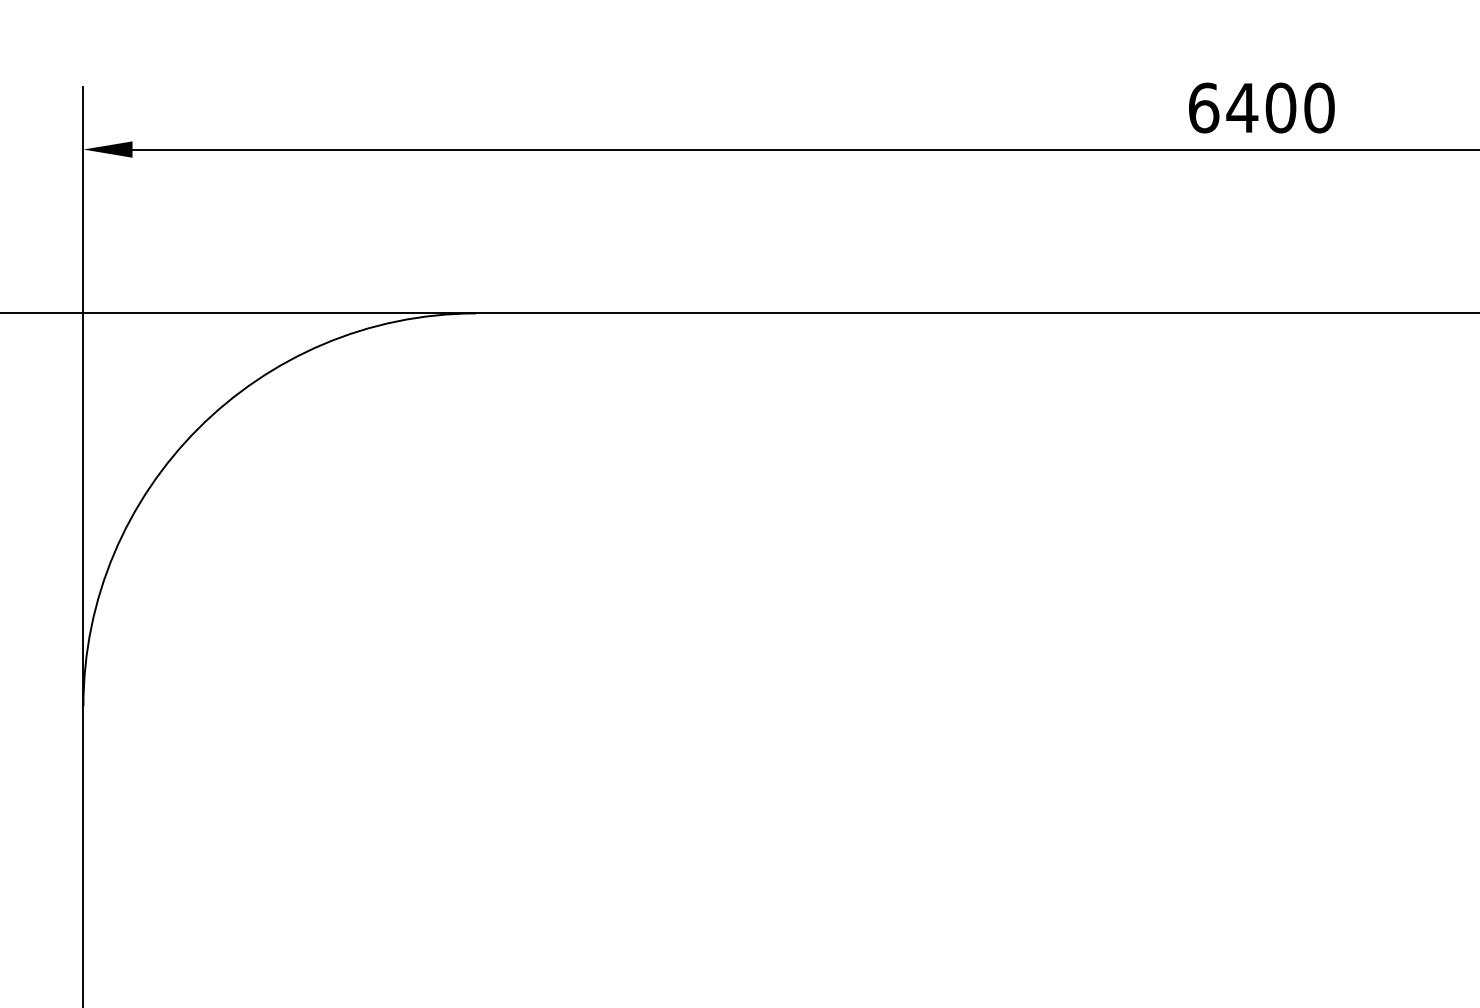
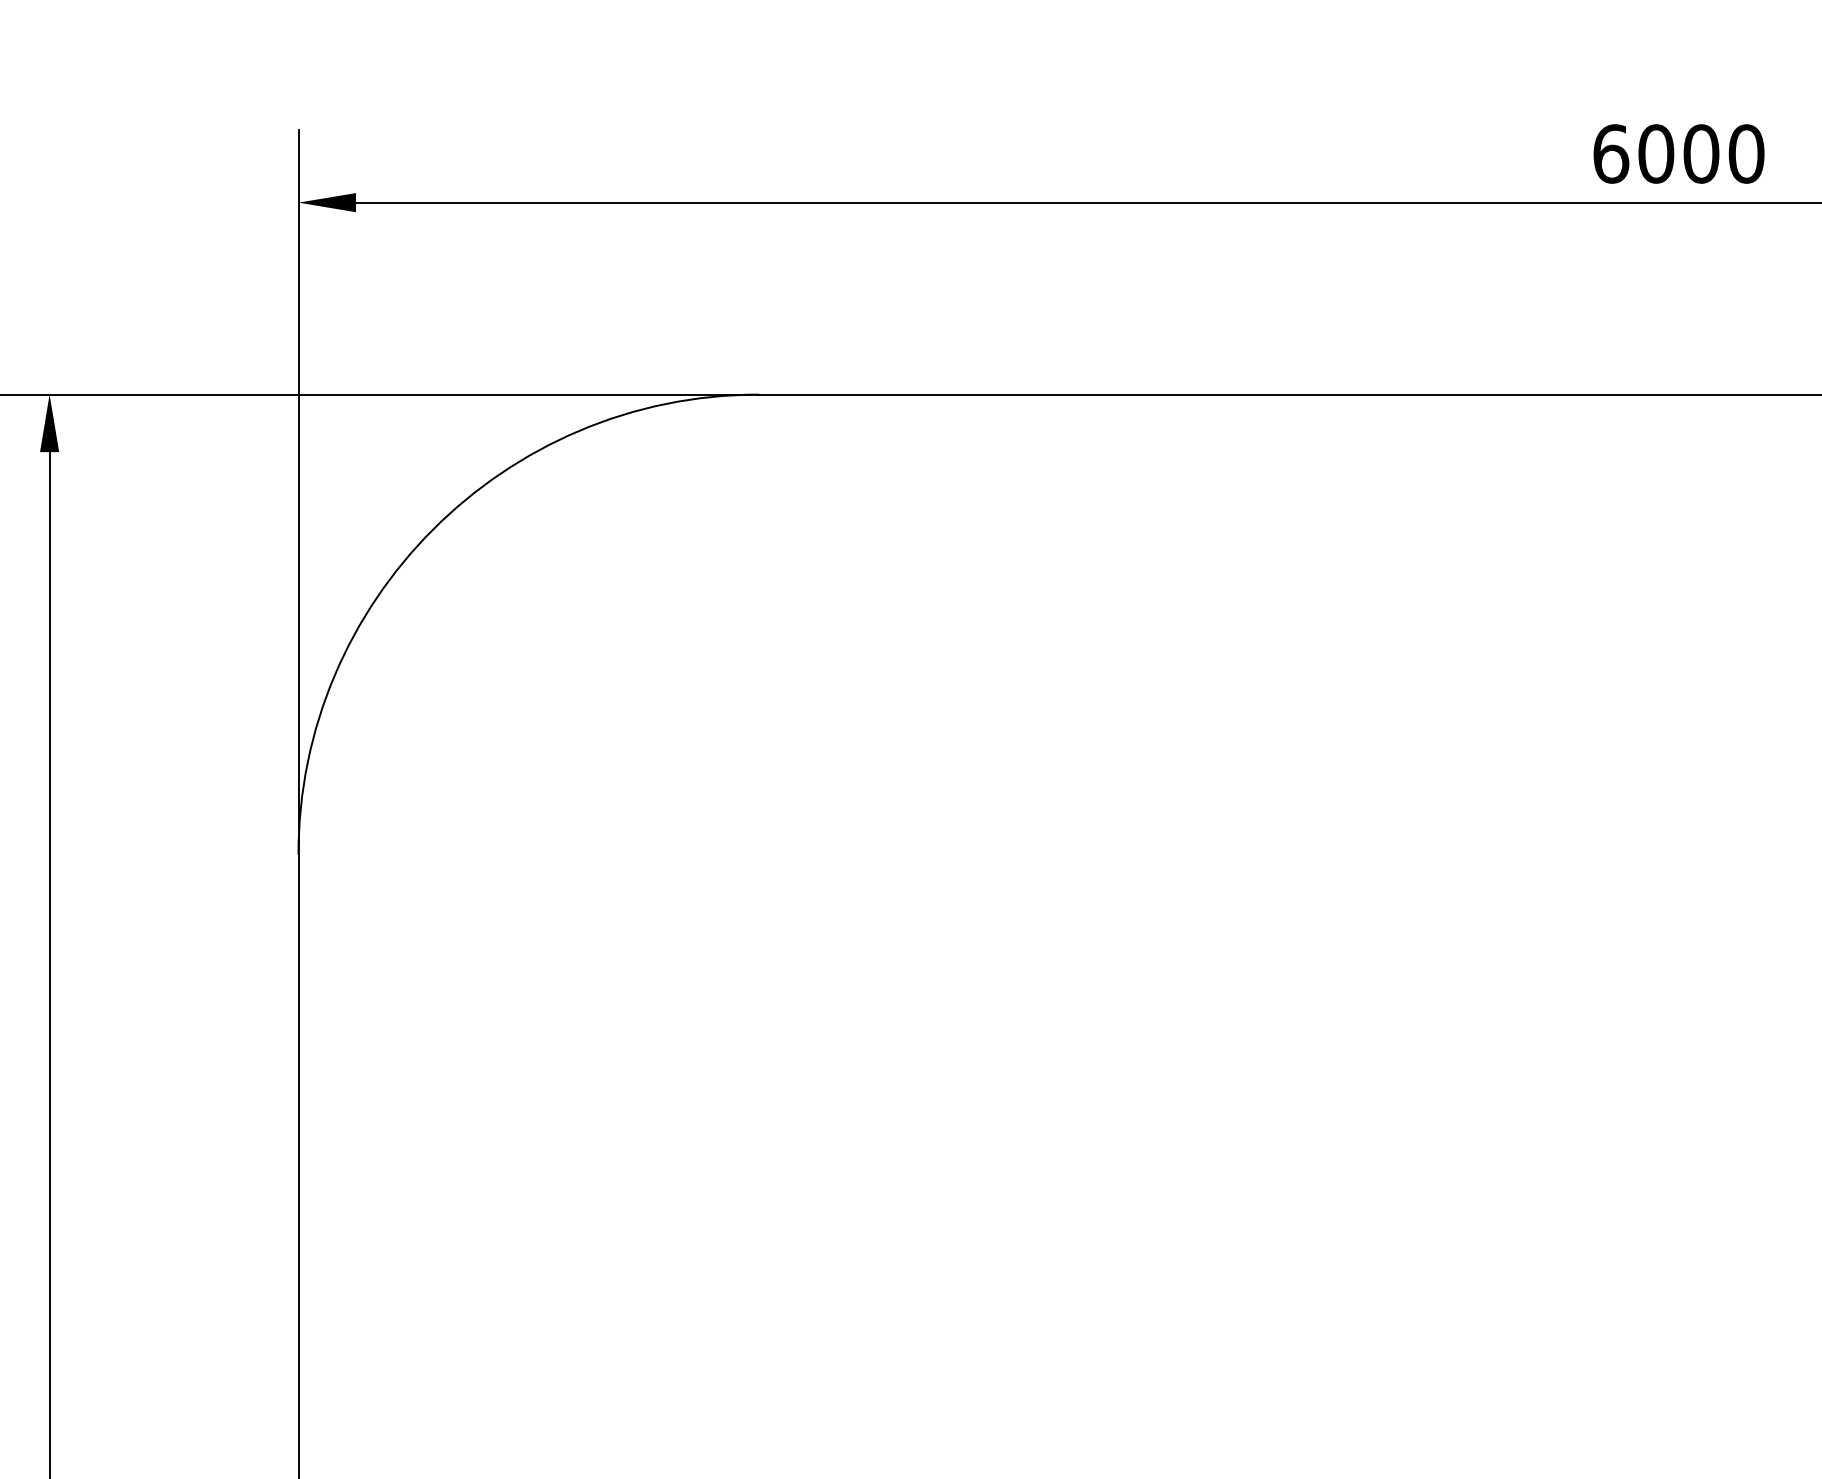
text: (1241, 107) -> (1655, 153), 6400 -> 6000

